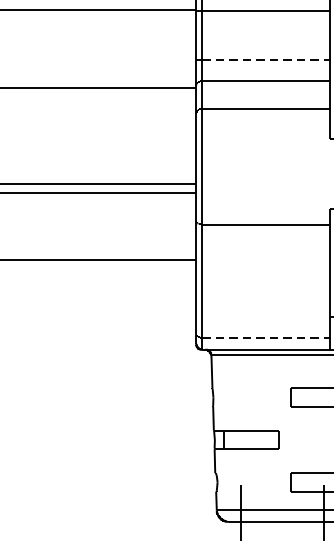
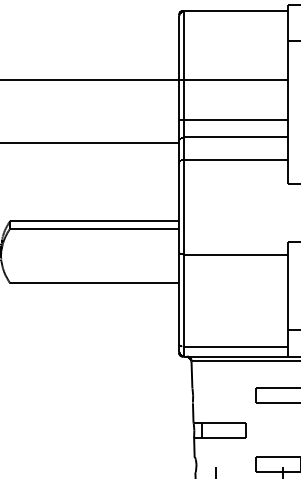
line: (266, 60) -> (236, 120), dashed -> solid
line: (266, 337) -> (236, 346), dashed -> solid

